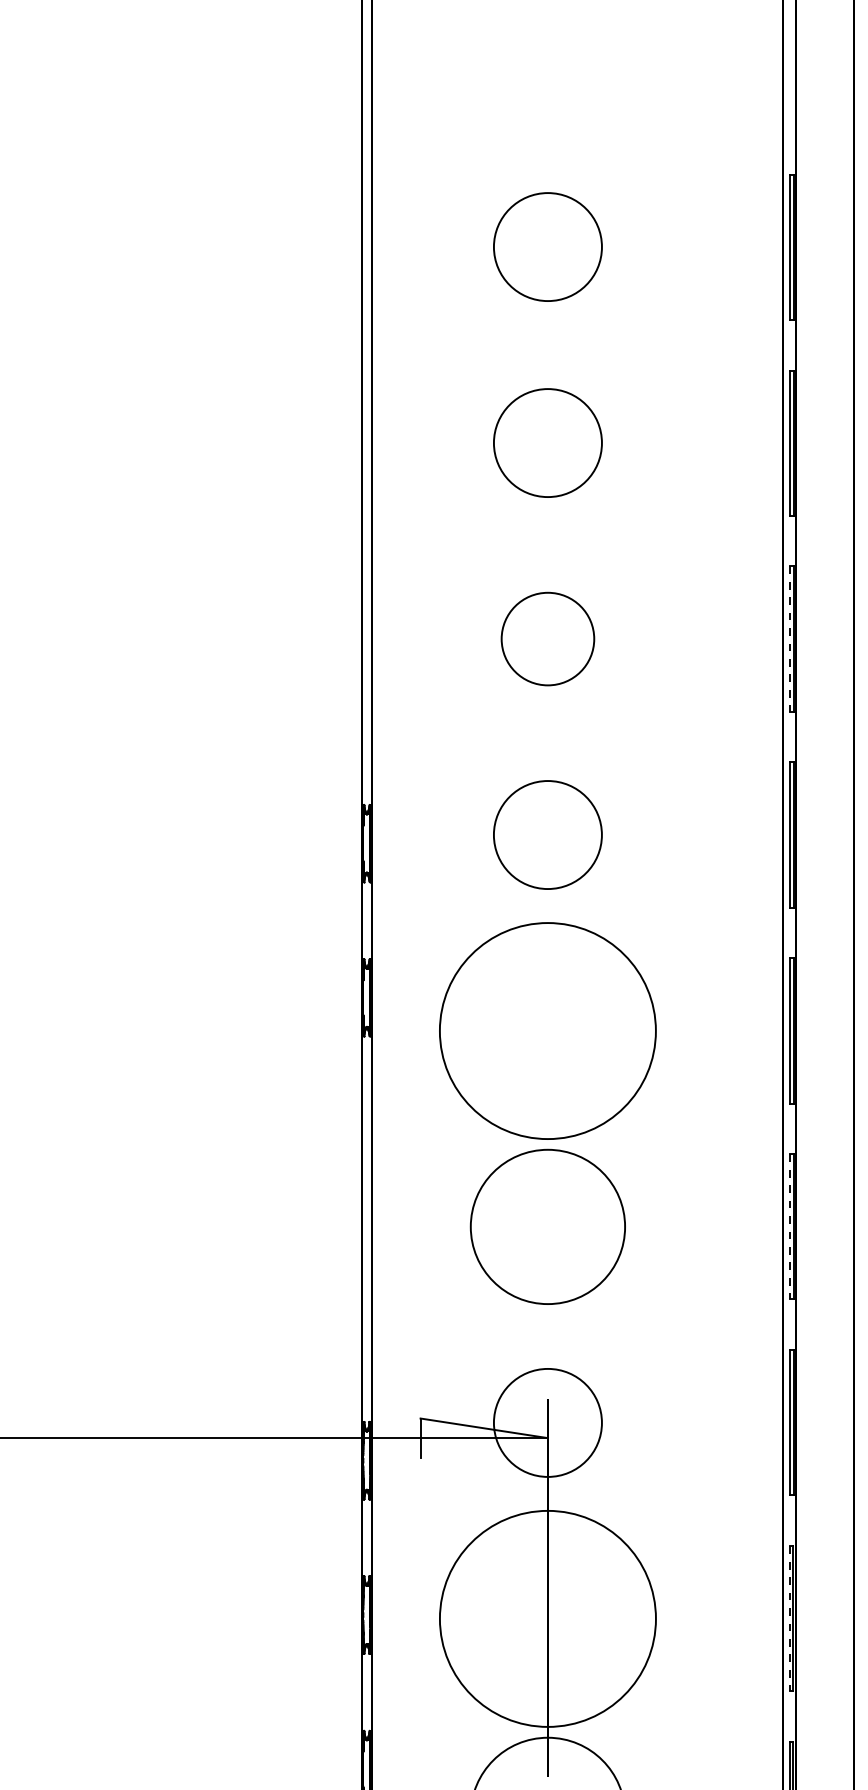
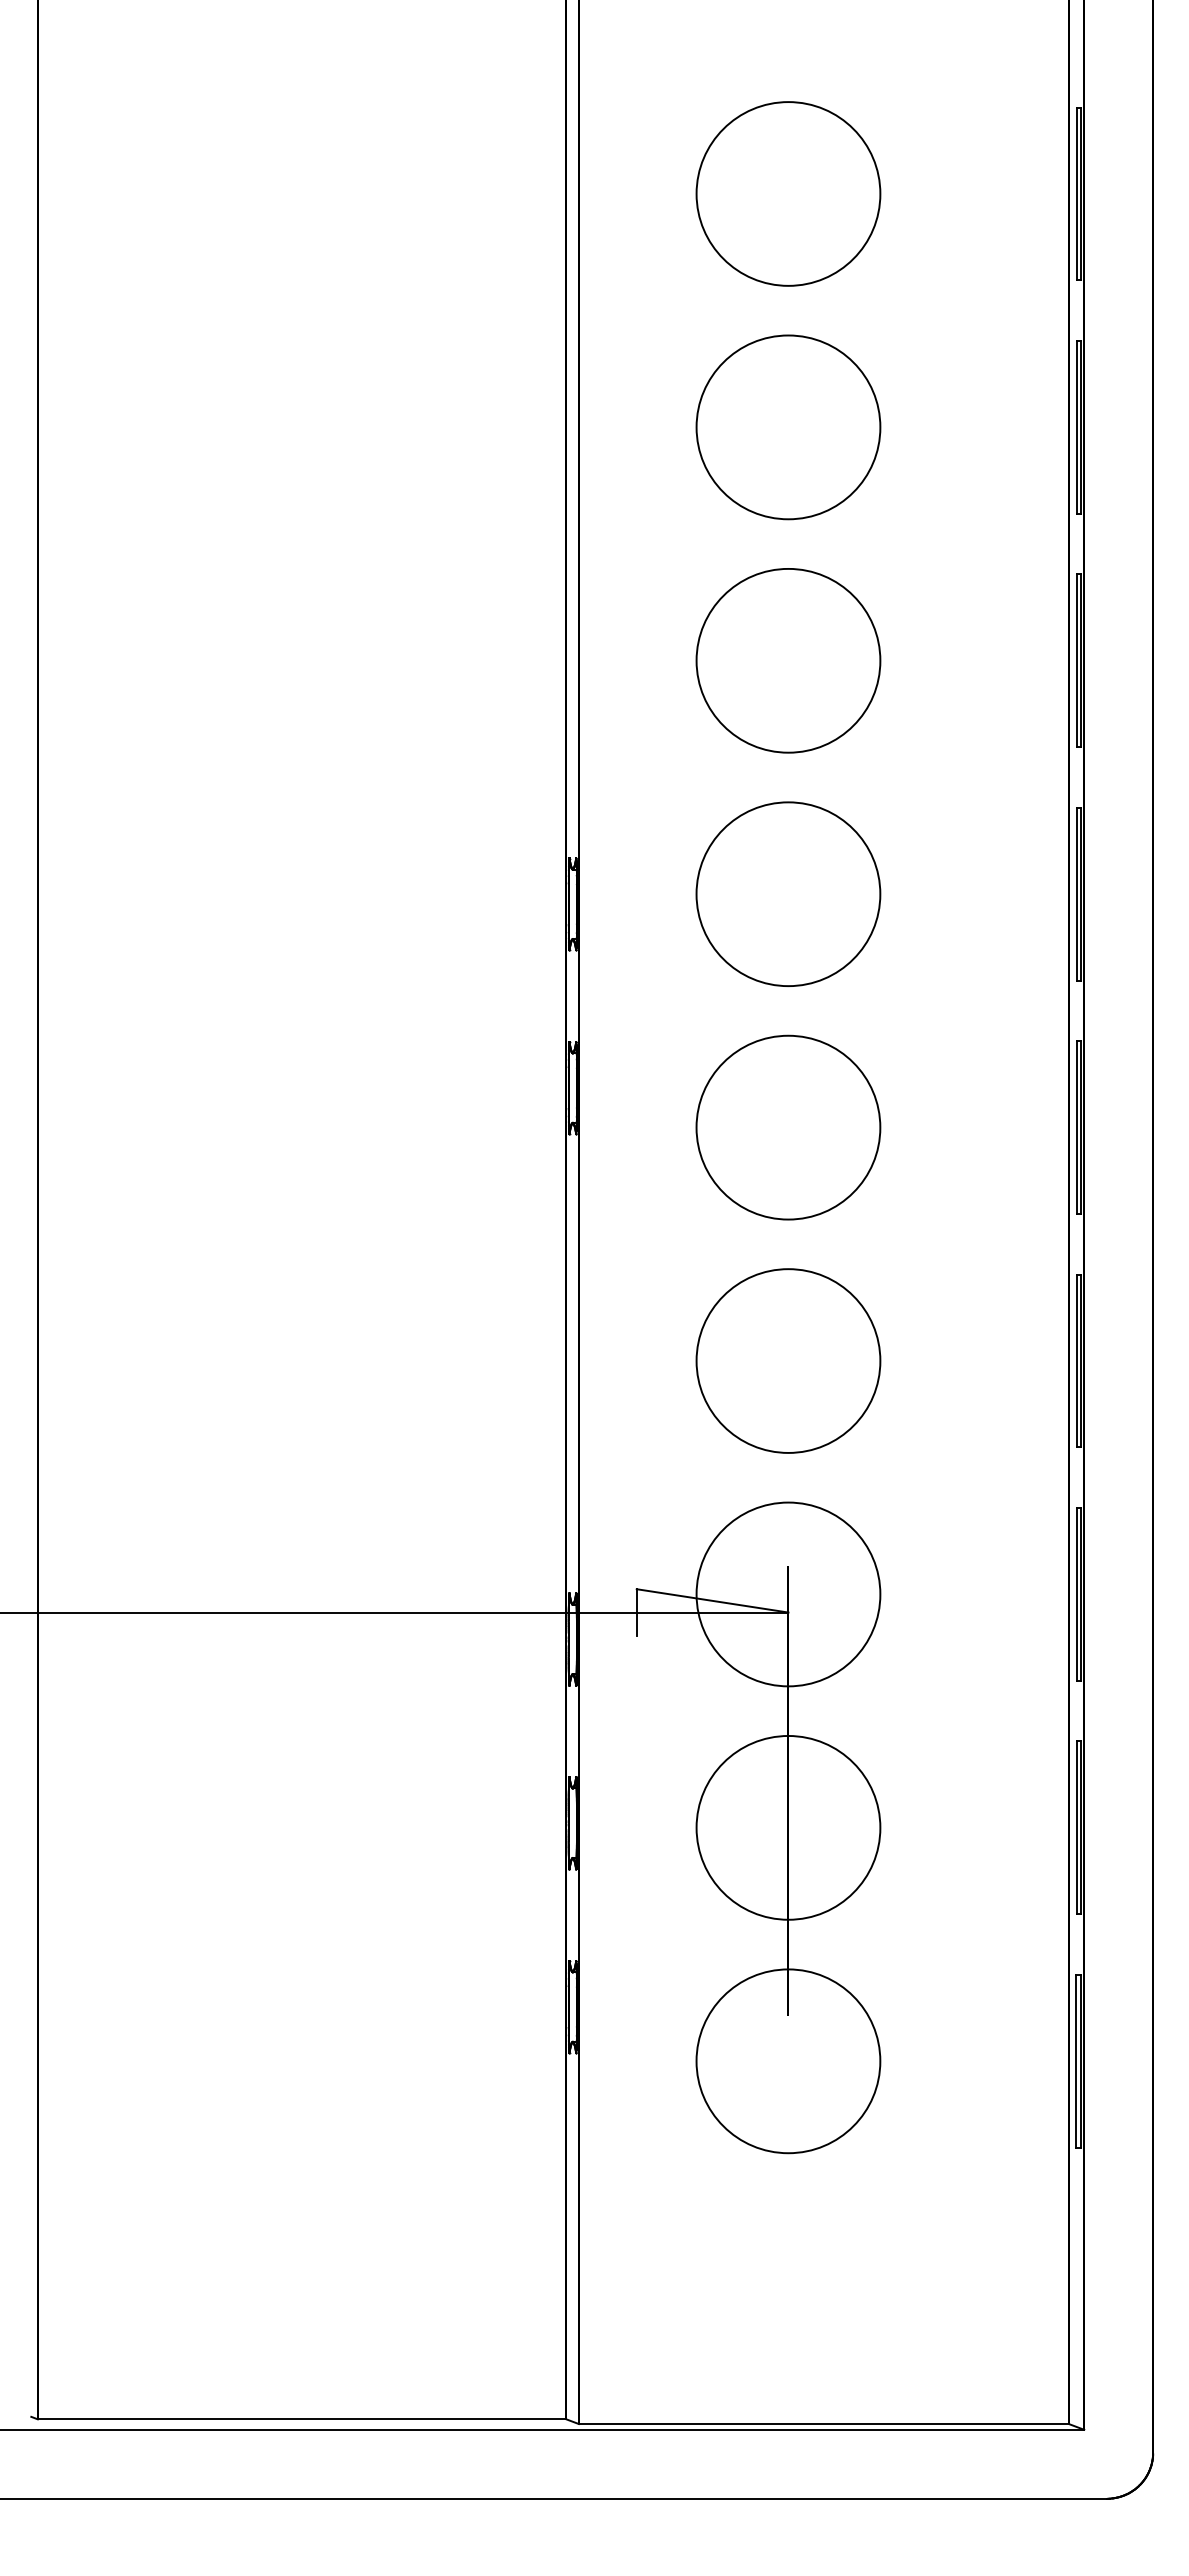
circle: (547, 246) -> (788, 193), size x1.43
circle: (547, 443) -> (788, 427), size x1.43
circle: (547, 638) -> (788, 660), size x1.67
line: (789, 639) -> (1076, 661), dashed -> solid
circle: (547, 835) -> (788, 894), size x1.43
circle: (547, 1030) -> (788, 1127), size x0.71
line: (789, 1227) -> (1076, 1361), dashed -> solid
circle: (547, 1422) -> (788, 1594), size x1.43
circle: (547, 1618) -> (788, 1827), size x0.71
line: (789, 1619) -> (1076, 1828), dashed -> solid

